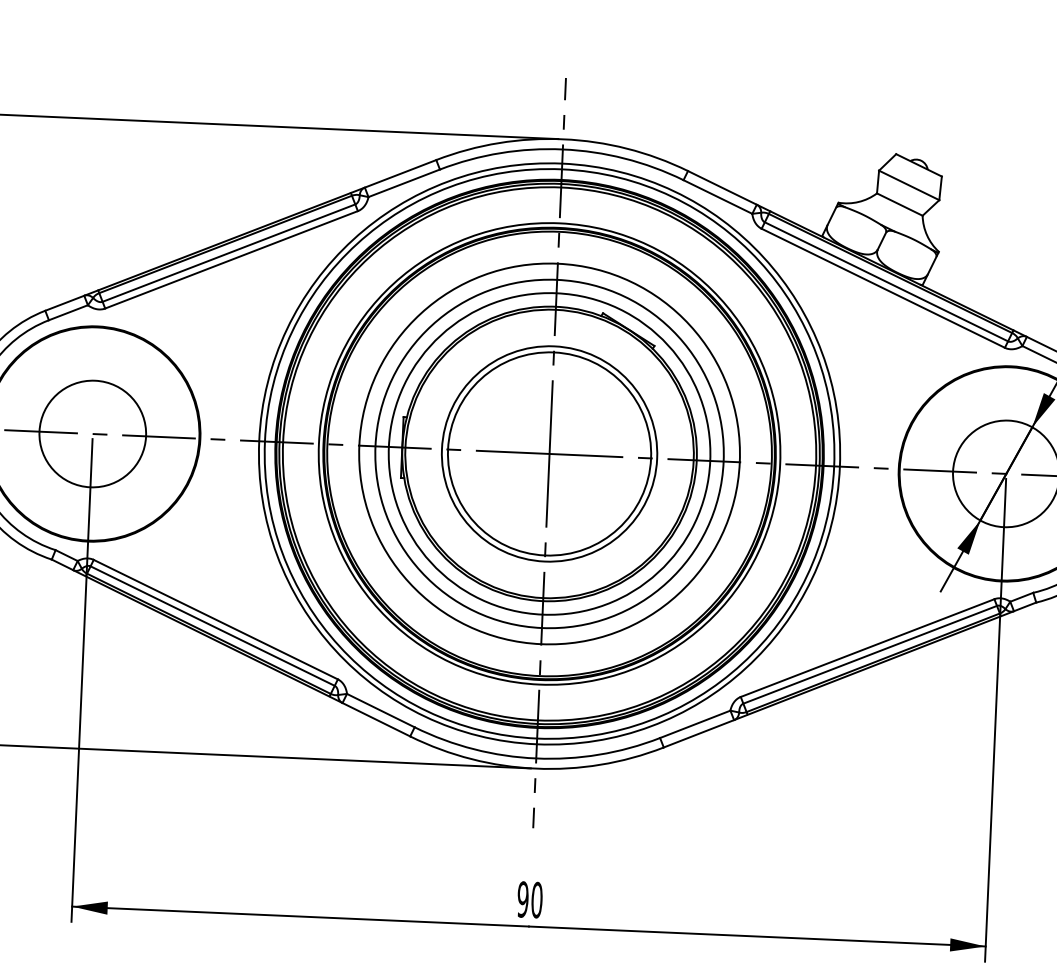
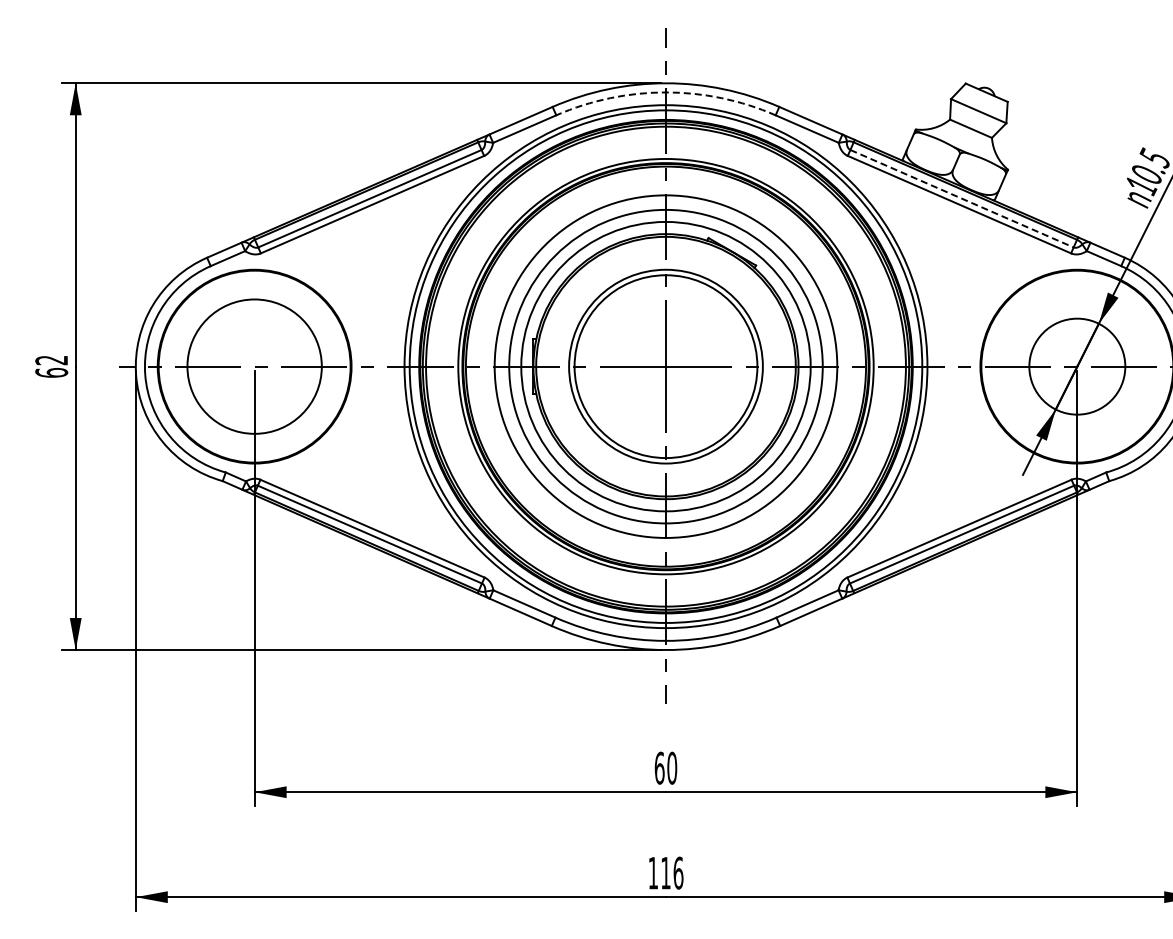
arc: (562, 149) -> (665, 92), solid -> dashed
line: (886, 281) -> (962, 198), solid -> dashed
circle: (92, 433) -> (254, 366), size x1.4
text: (522, 898) -> (659, 767), 90 -> 60

